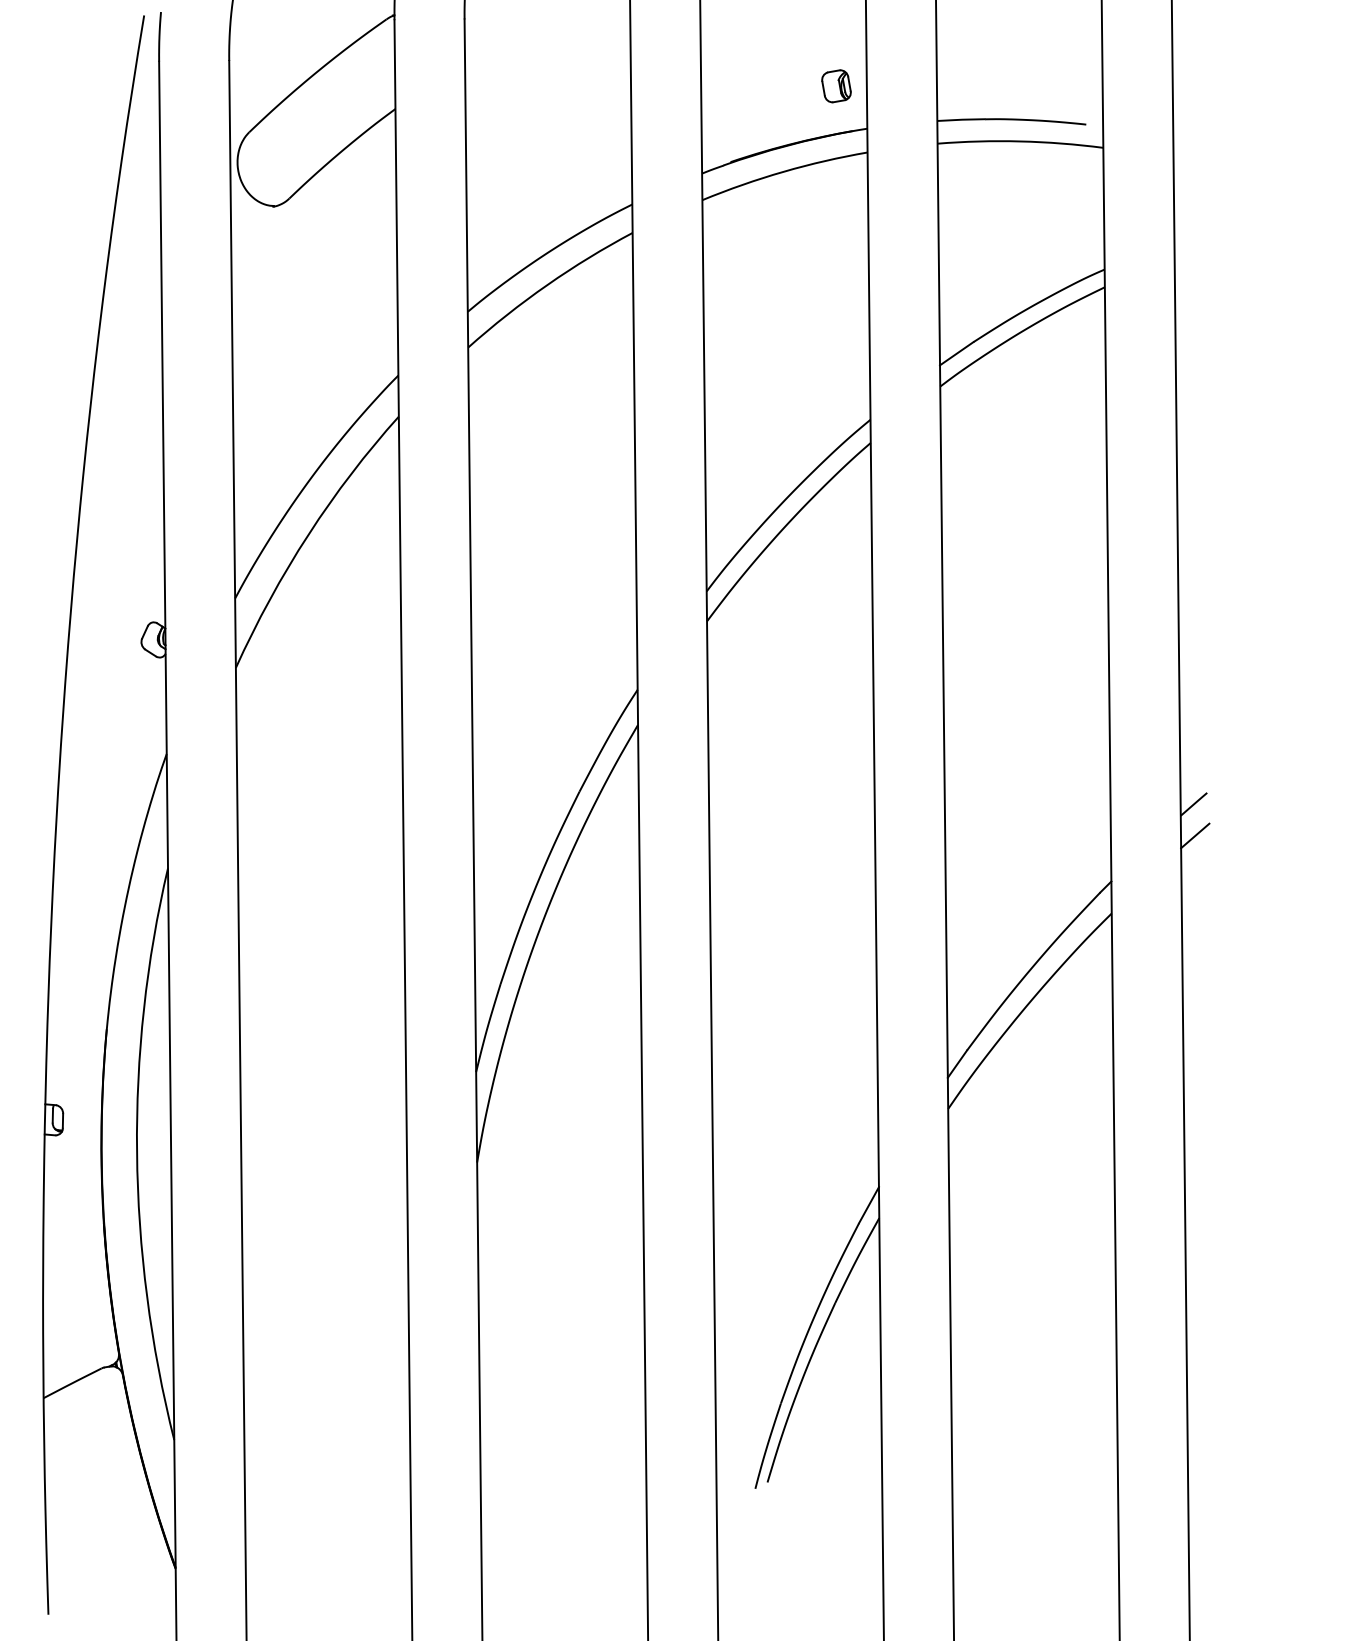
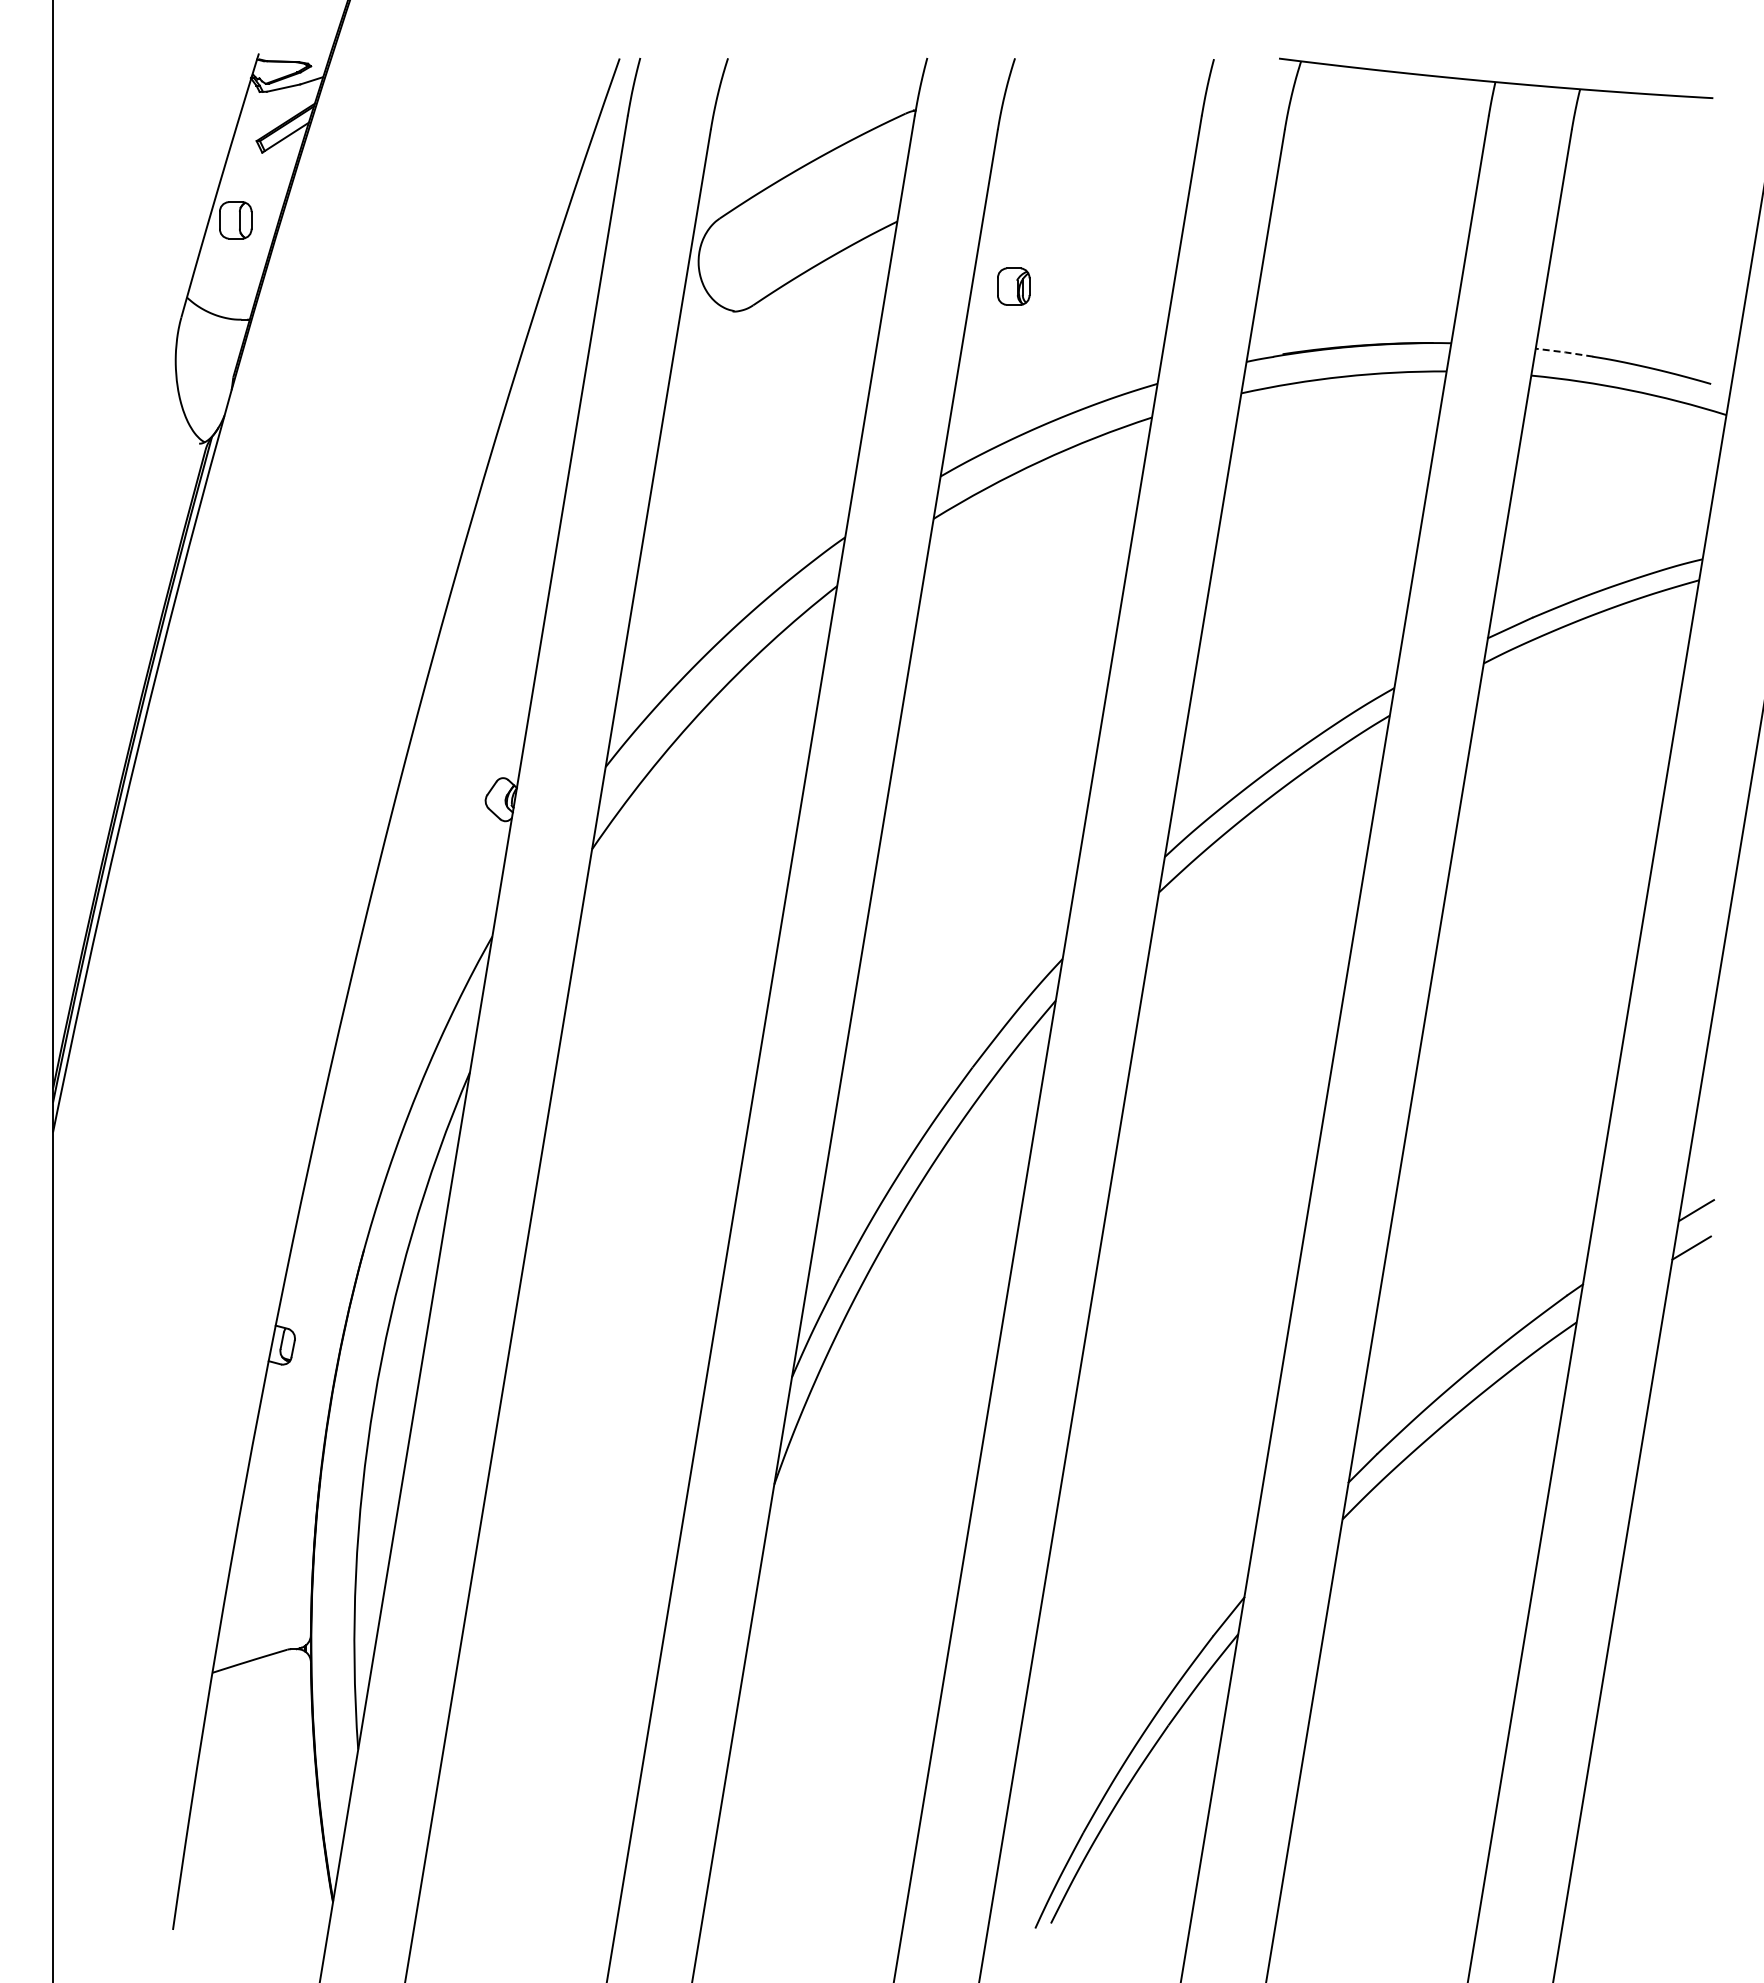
part: (836, 86) -> (1013, 286), moved
line: (961, 119) -> (1564, 352), solid -> dashed

